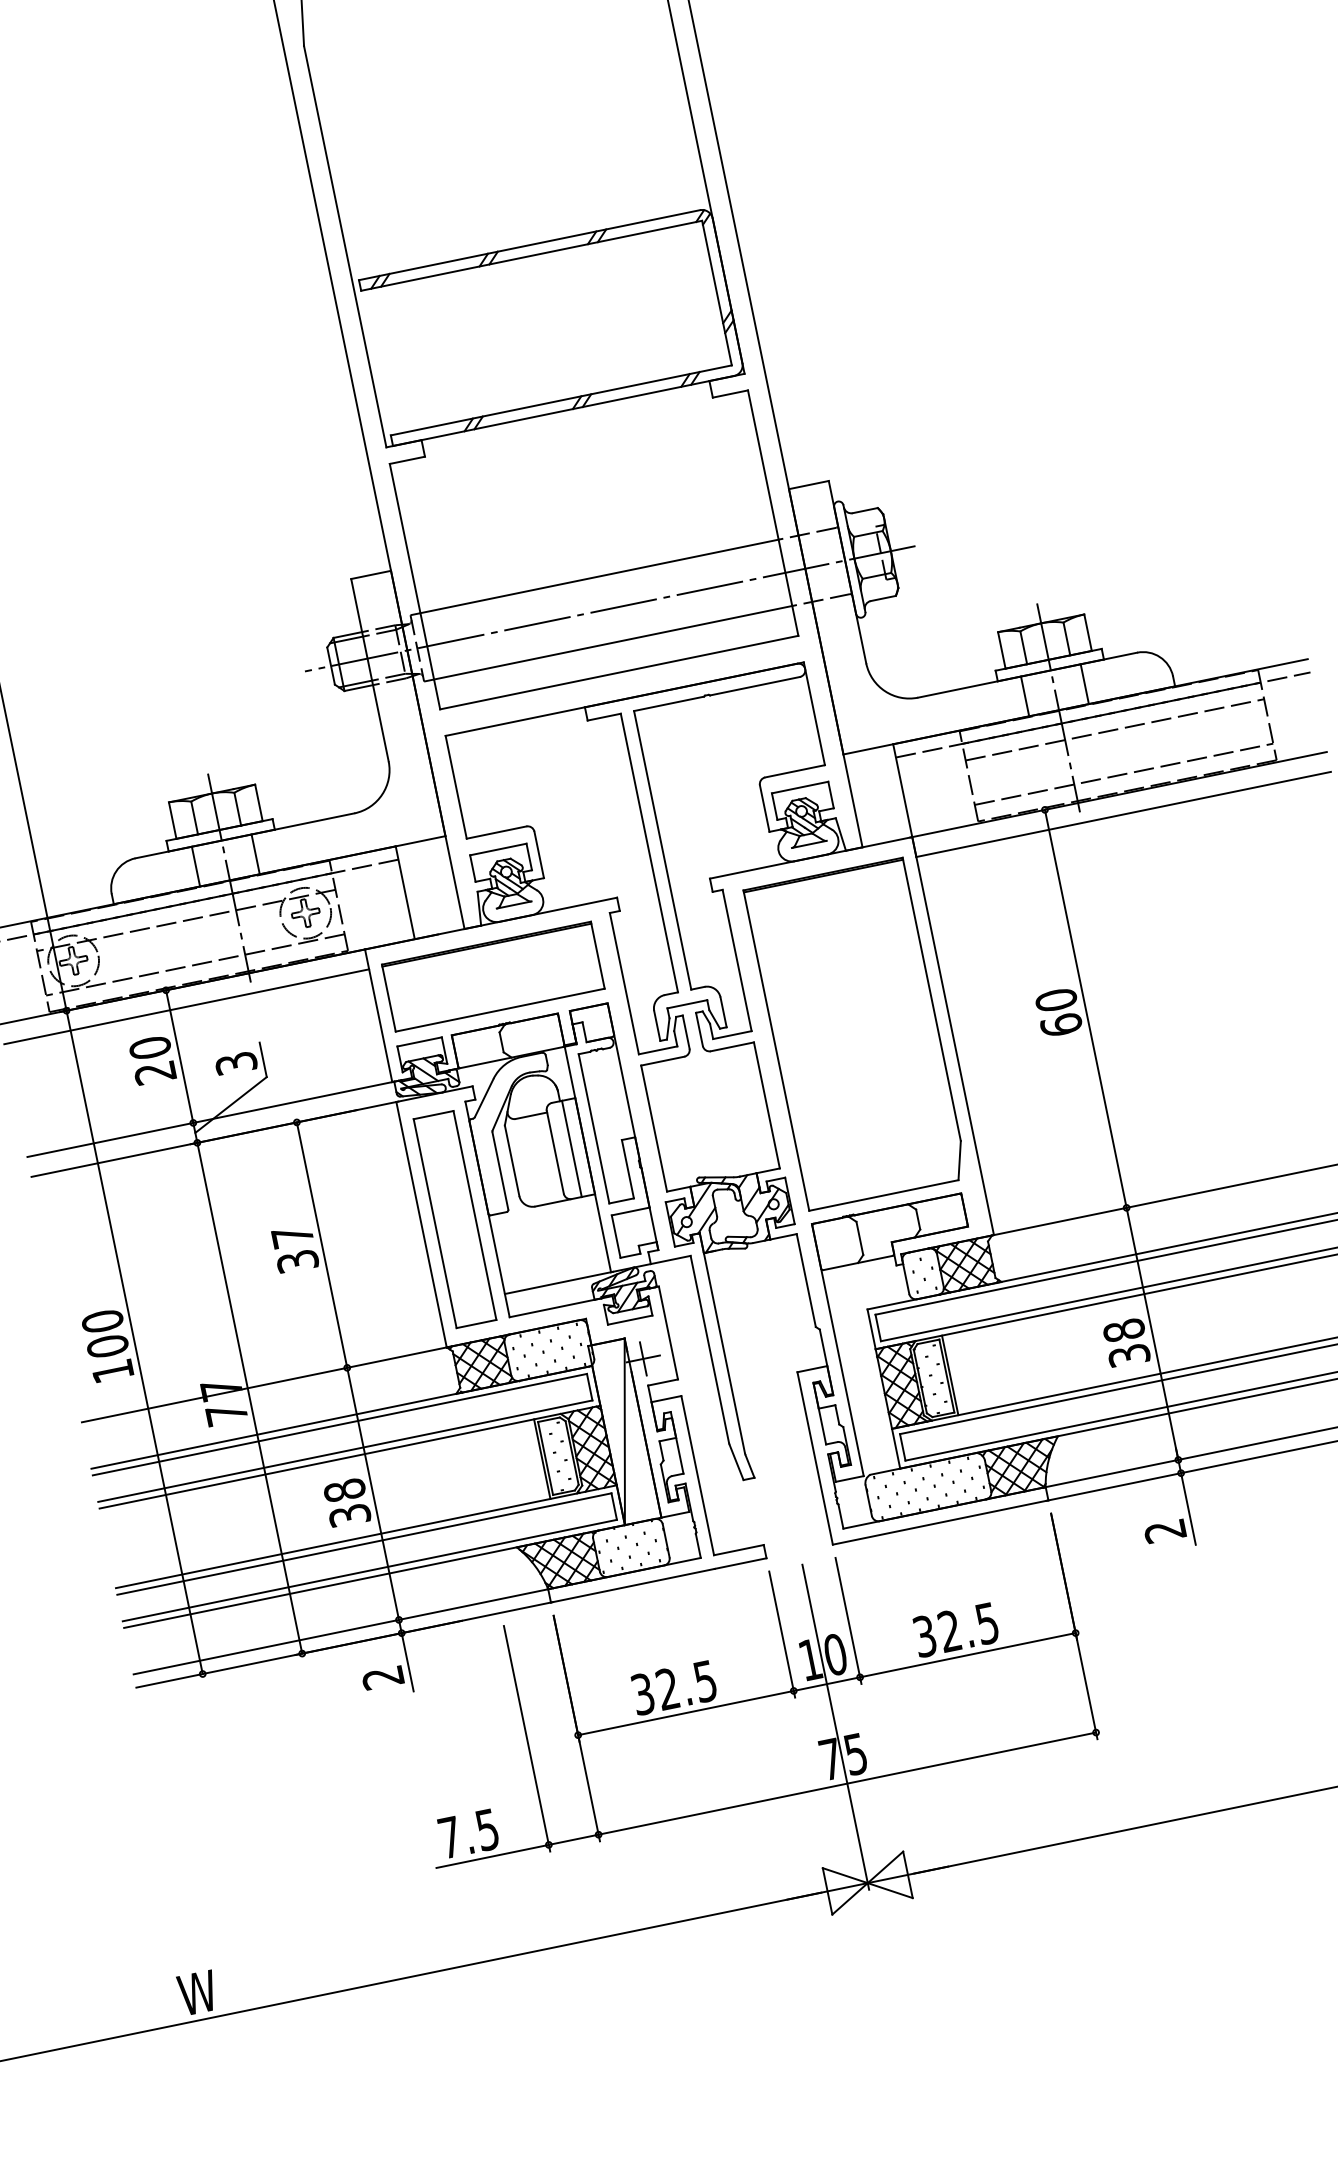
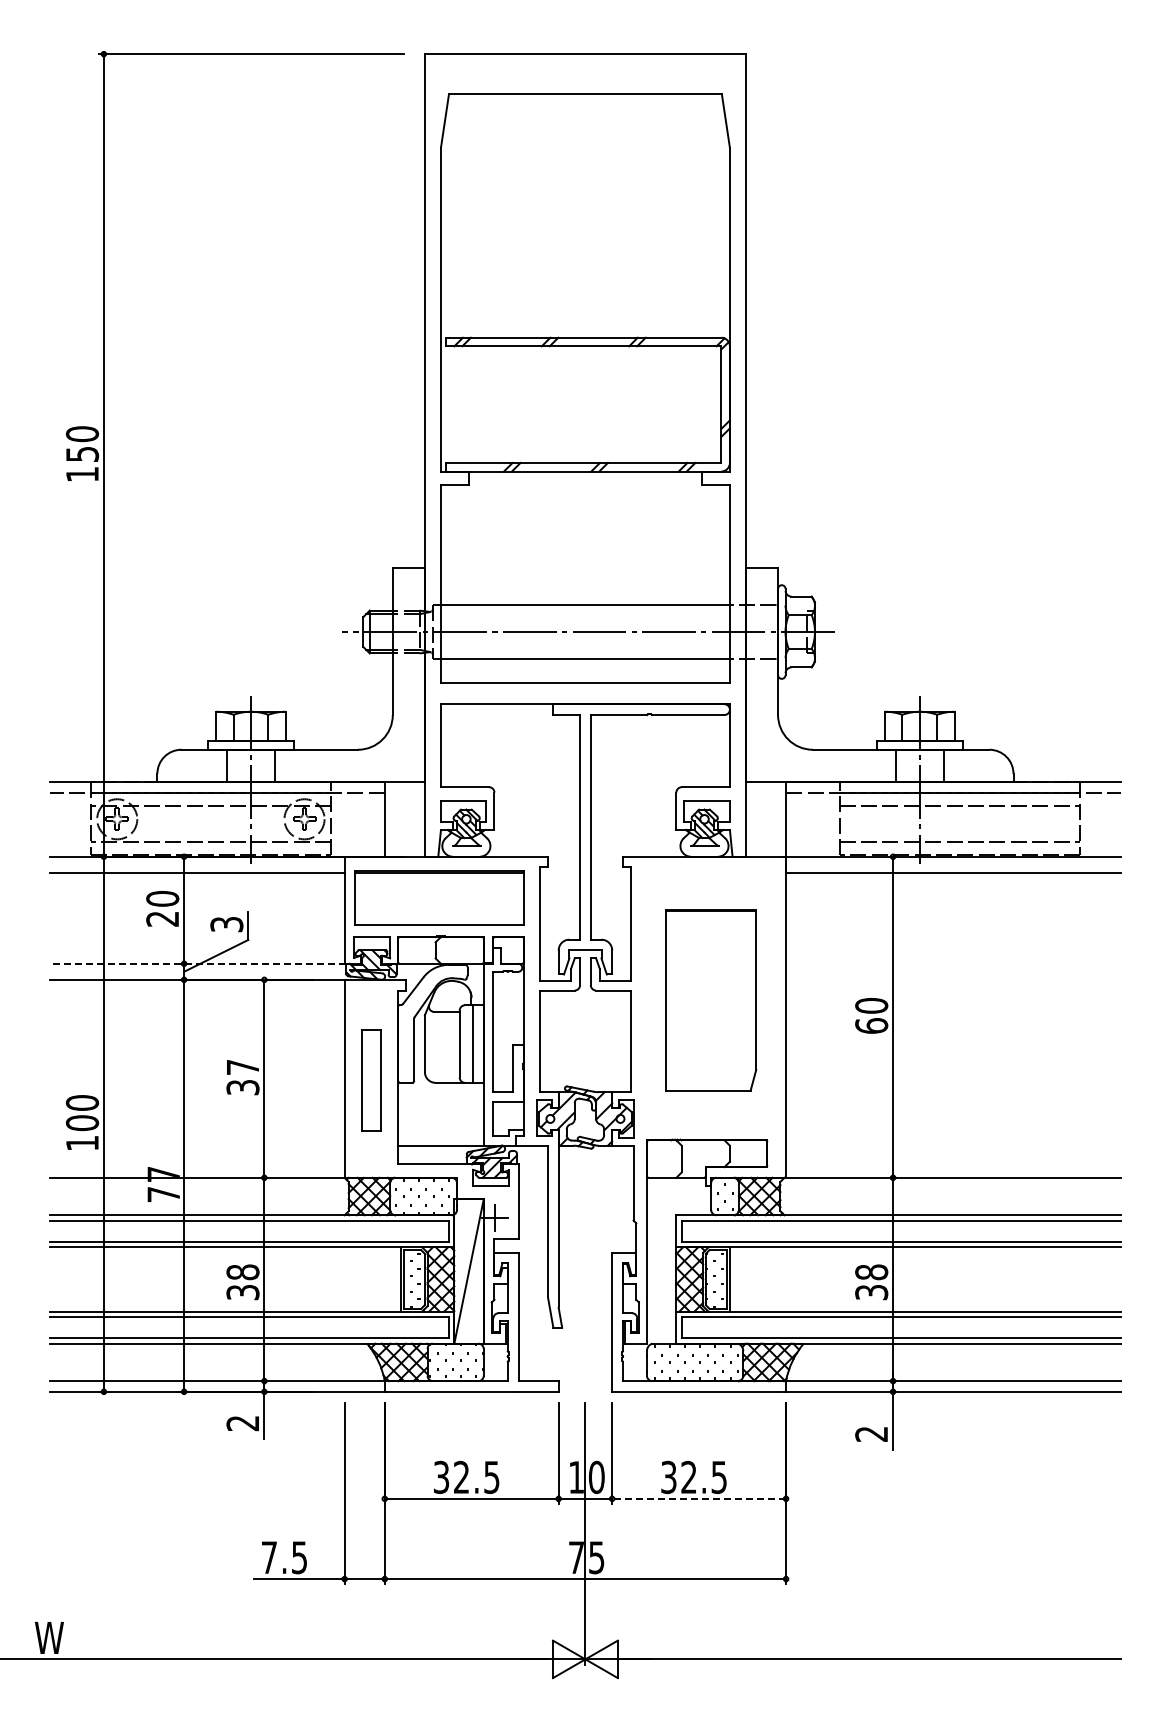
part: (856, 1034) -> (711, 1000), size x0.7
line: (211, 1118) -> (198, 963), solid -> dashed
part: (453, 1218) -> (370, 1079), size x0.6
line: (968, 1654) -> (699, 1498), solid -> dashed

